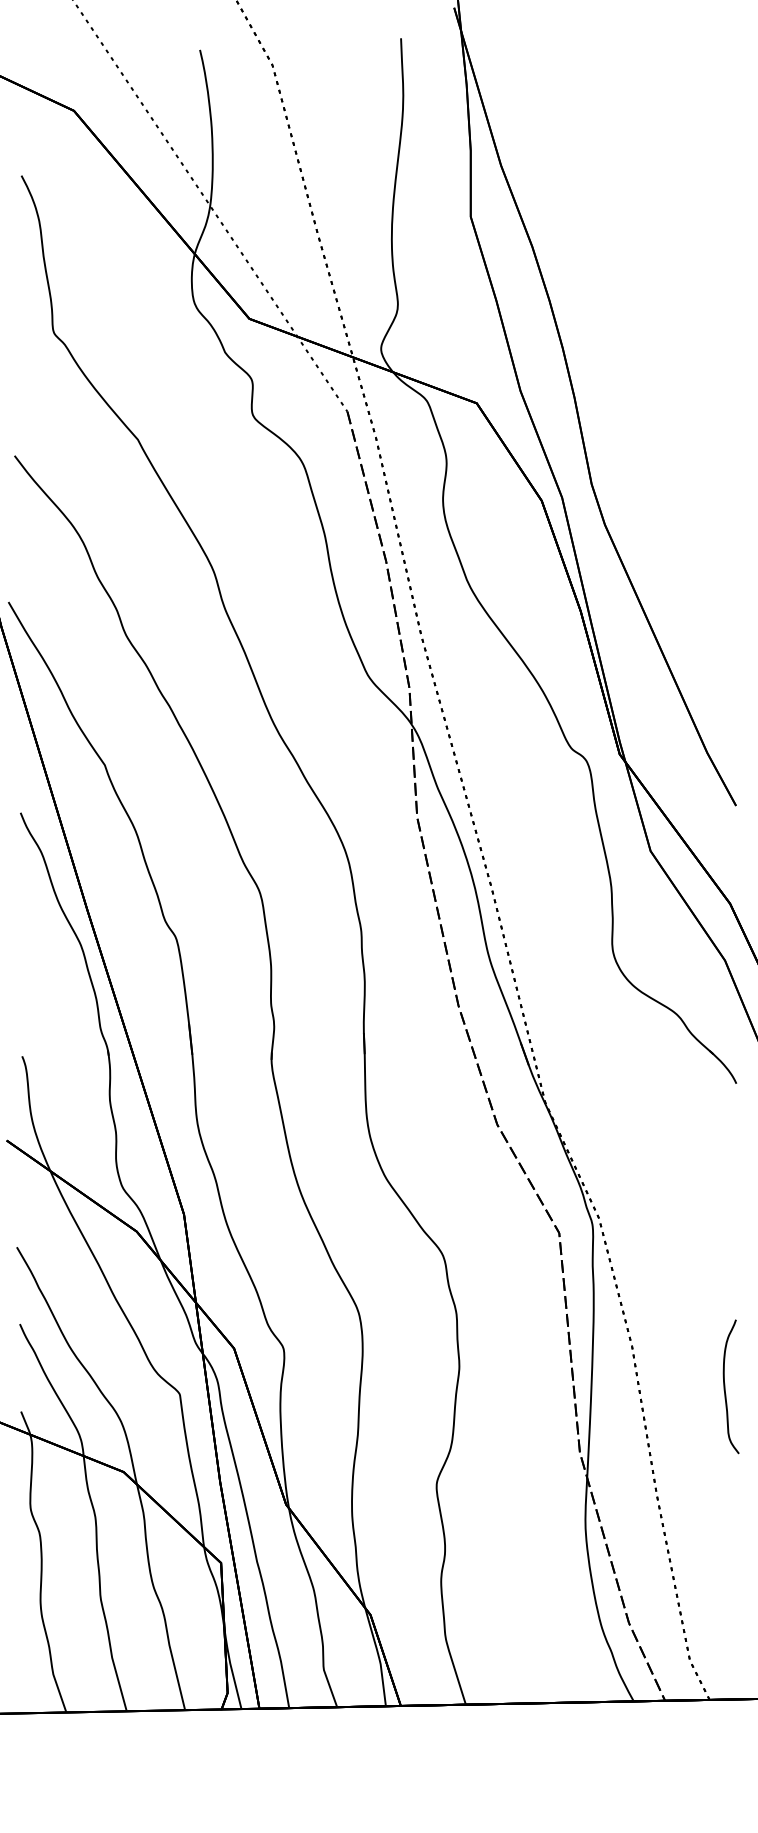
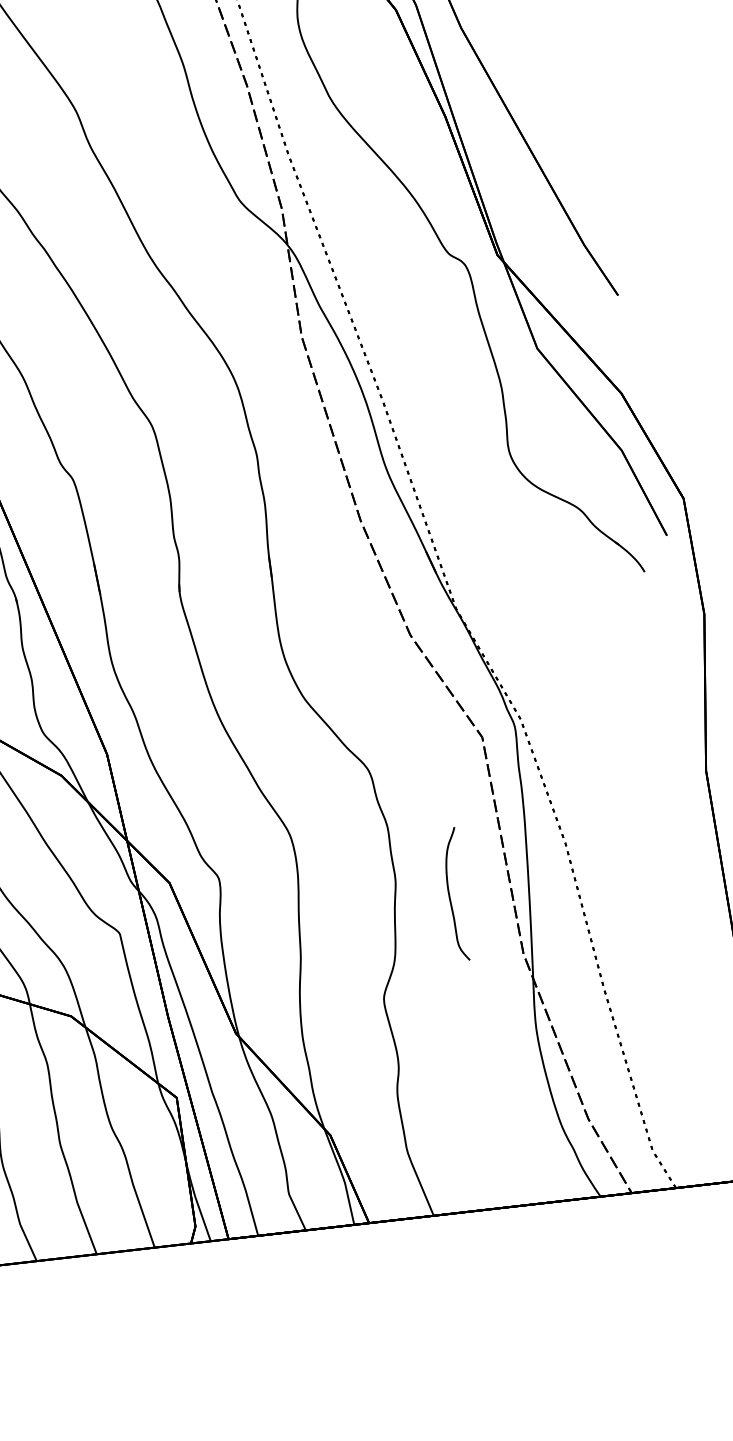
curve: (725, 1386) -> (450, 894), moved

